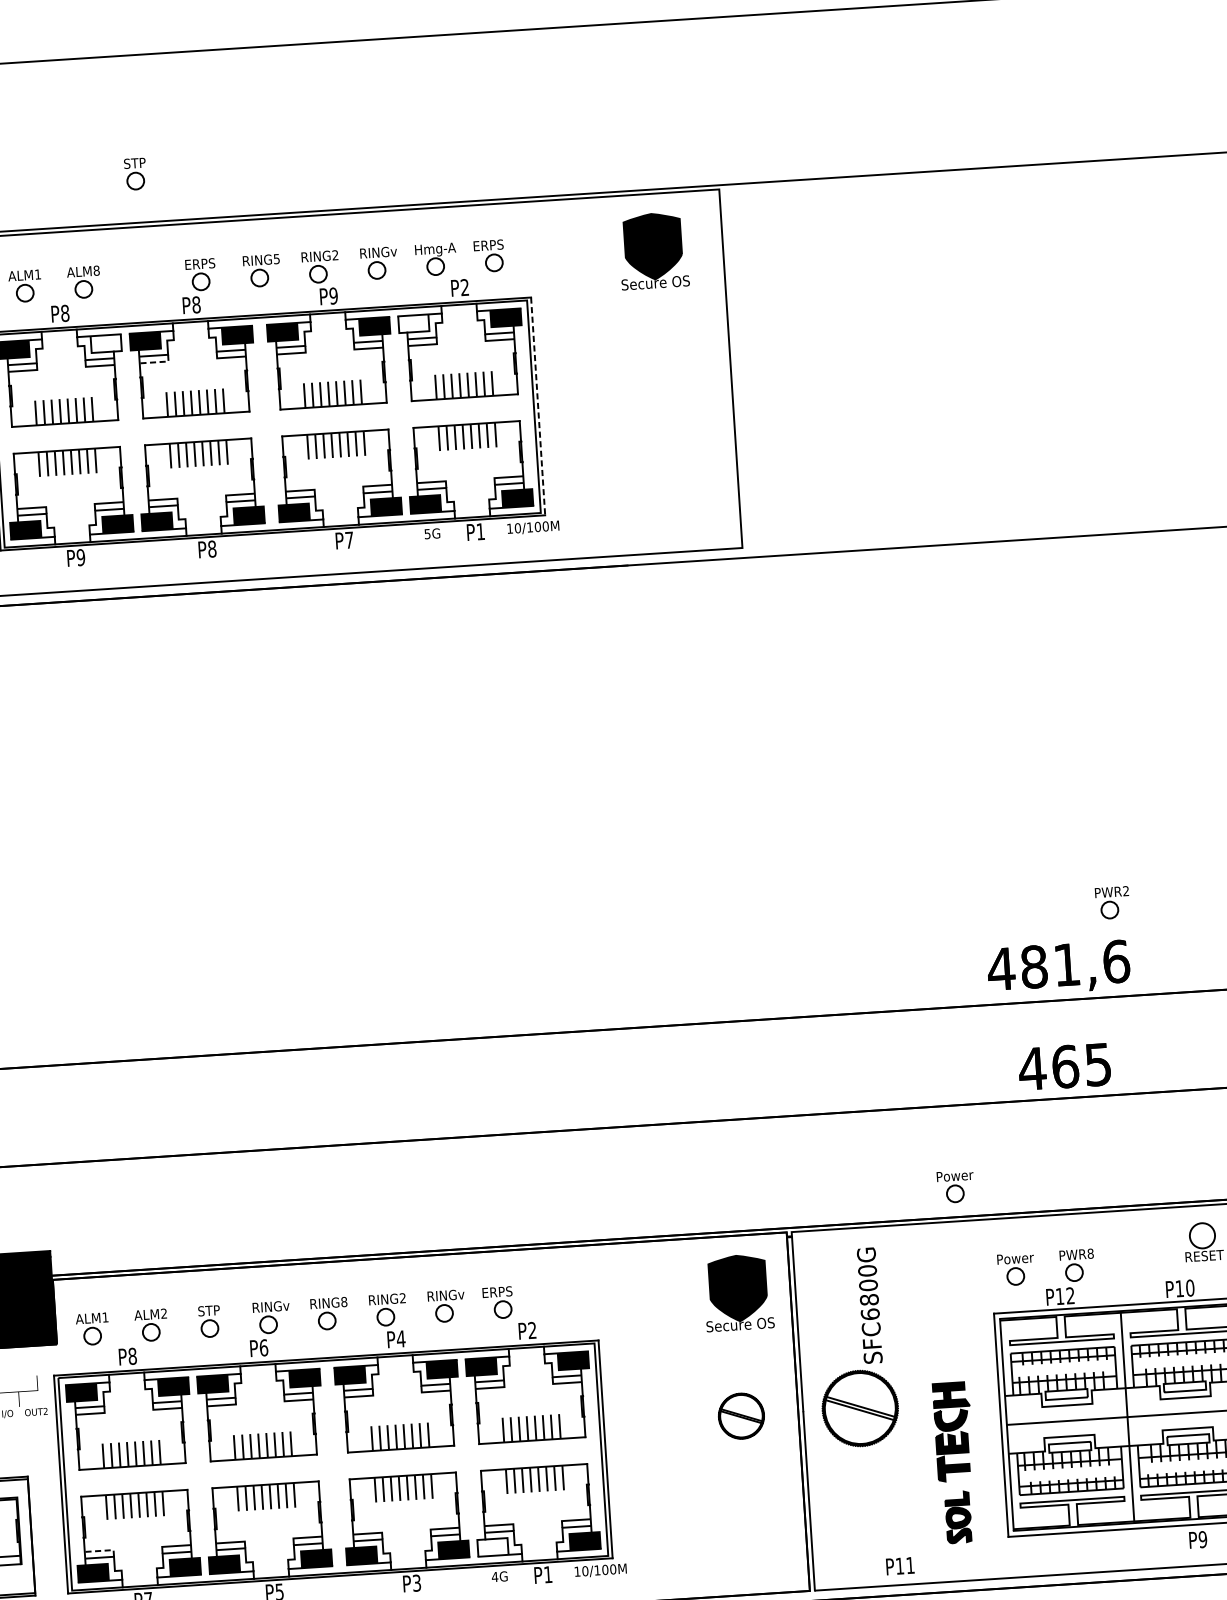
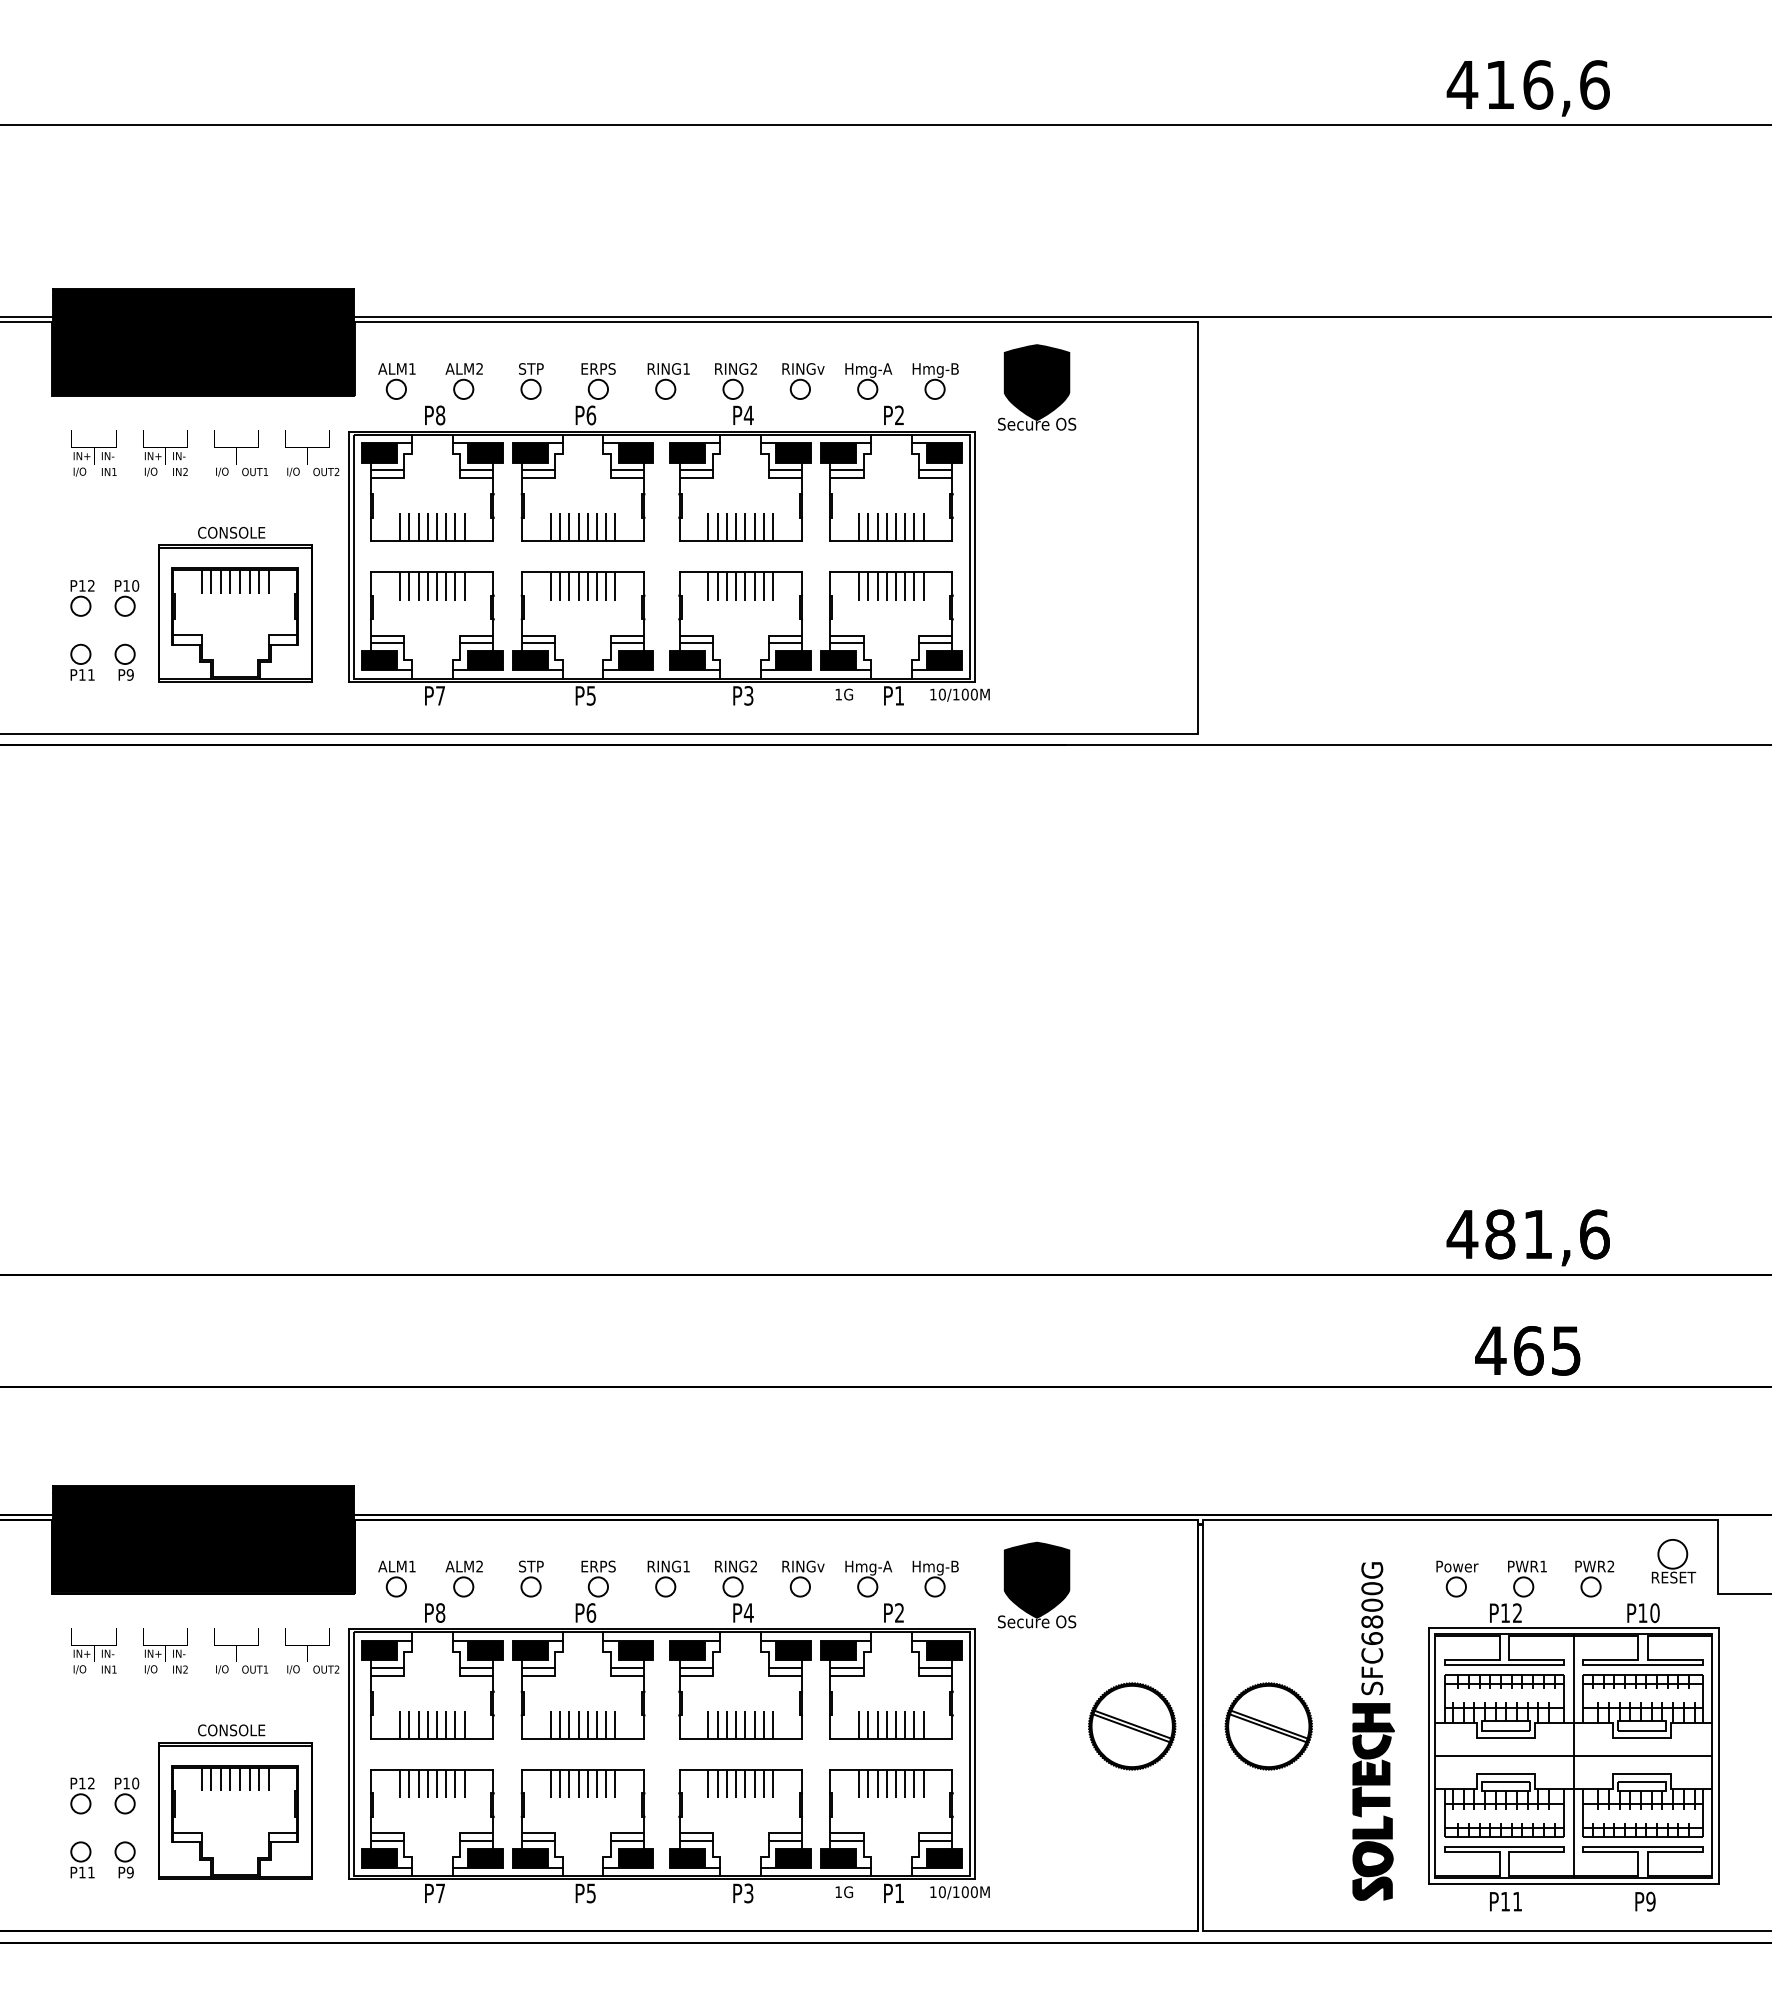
part: (135, 174) -> (531, 381), moved
text: (494, 246) -> (936, 370), ERPS -> Hmg-B
part: (654, 250) -> (1037, 387), moved
text: (276, 258) -> (686, 368), RING5 -> RING1
text: (96, 270) -> (479, 368), ALM8 -> ALM2
text: (333, 296) -> (748, 415), P9 -> P4
text: (196, 304) -> (591, 415), P8 -> P6
fill: (413, 323) -> (838, 452), added
fill: (105, 343) -> (484, 452), added
line: (157, 362) -> (542, 478), dashed -> solid
line: (538, 407) -> (974, 557), dashed -> solid
text: (427, 534) -> (838, 694), 5G -> 1G
text: (349, 539) -> (748, 695), P7 -> P3
text: (212, 548) -> (591, 695), P8 -> P5
text: (80, 557) -> (440, 695), P9 -> P7
part: (1112, 902) -> (1594, 1578), moved
part: (955, 1186) -> (1394, 1479), removed
text: (1090, 1253) -> (1543, 1566), PWR8 -> PWR1
text: (503, 1292) -> (869, 1567), ERPS -> Hmg-A
part: (738, 1292) -> (1037, 1584), moved
part: (561, 1298) -> (935, 1578), added
text: (344, 1301) -> (686, 1566), RING8 -> RING1
text: (870, 1305) -> (1372, 1628), moved
text: (271, 1306) -> (603, 1566), RINGv -> ERPS
part: (741, 1416) -> (1132, 1726), size x1.67
part: (957, 1516) -> (1372, 1857), size x1.43
fill: (492, 1546) -> (838, 1857), added
line: (102, 1551) -> (391, 1833), dashed -> solid
text: (899, 1566) -> (1505, 1901), moved
text: (494, 1576) -> (838, 1891), 4G -> 1G

